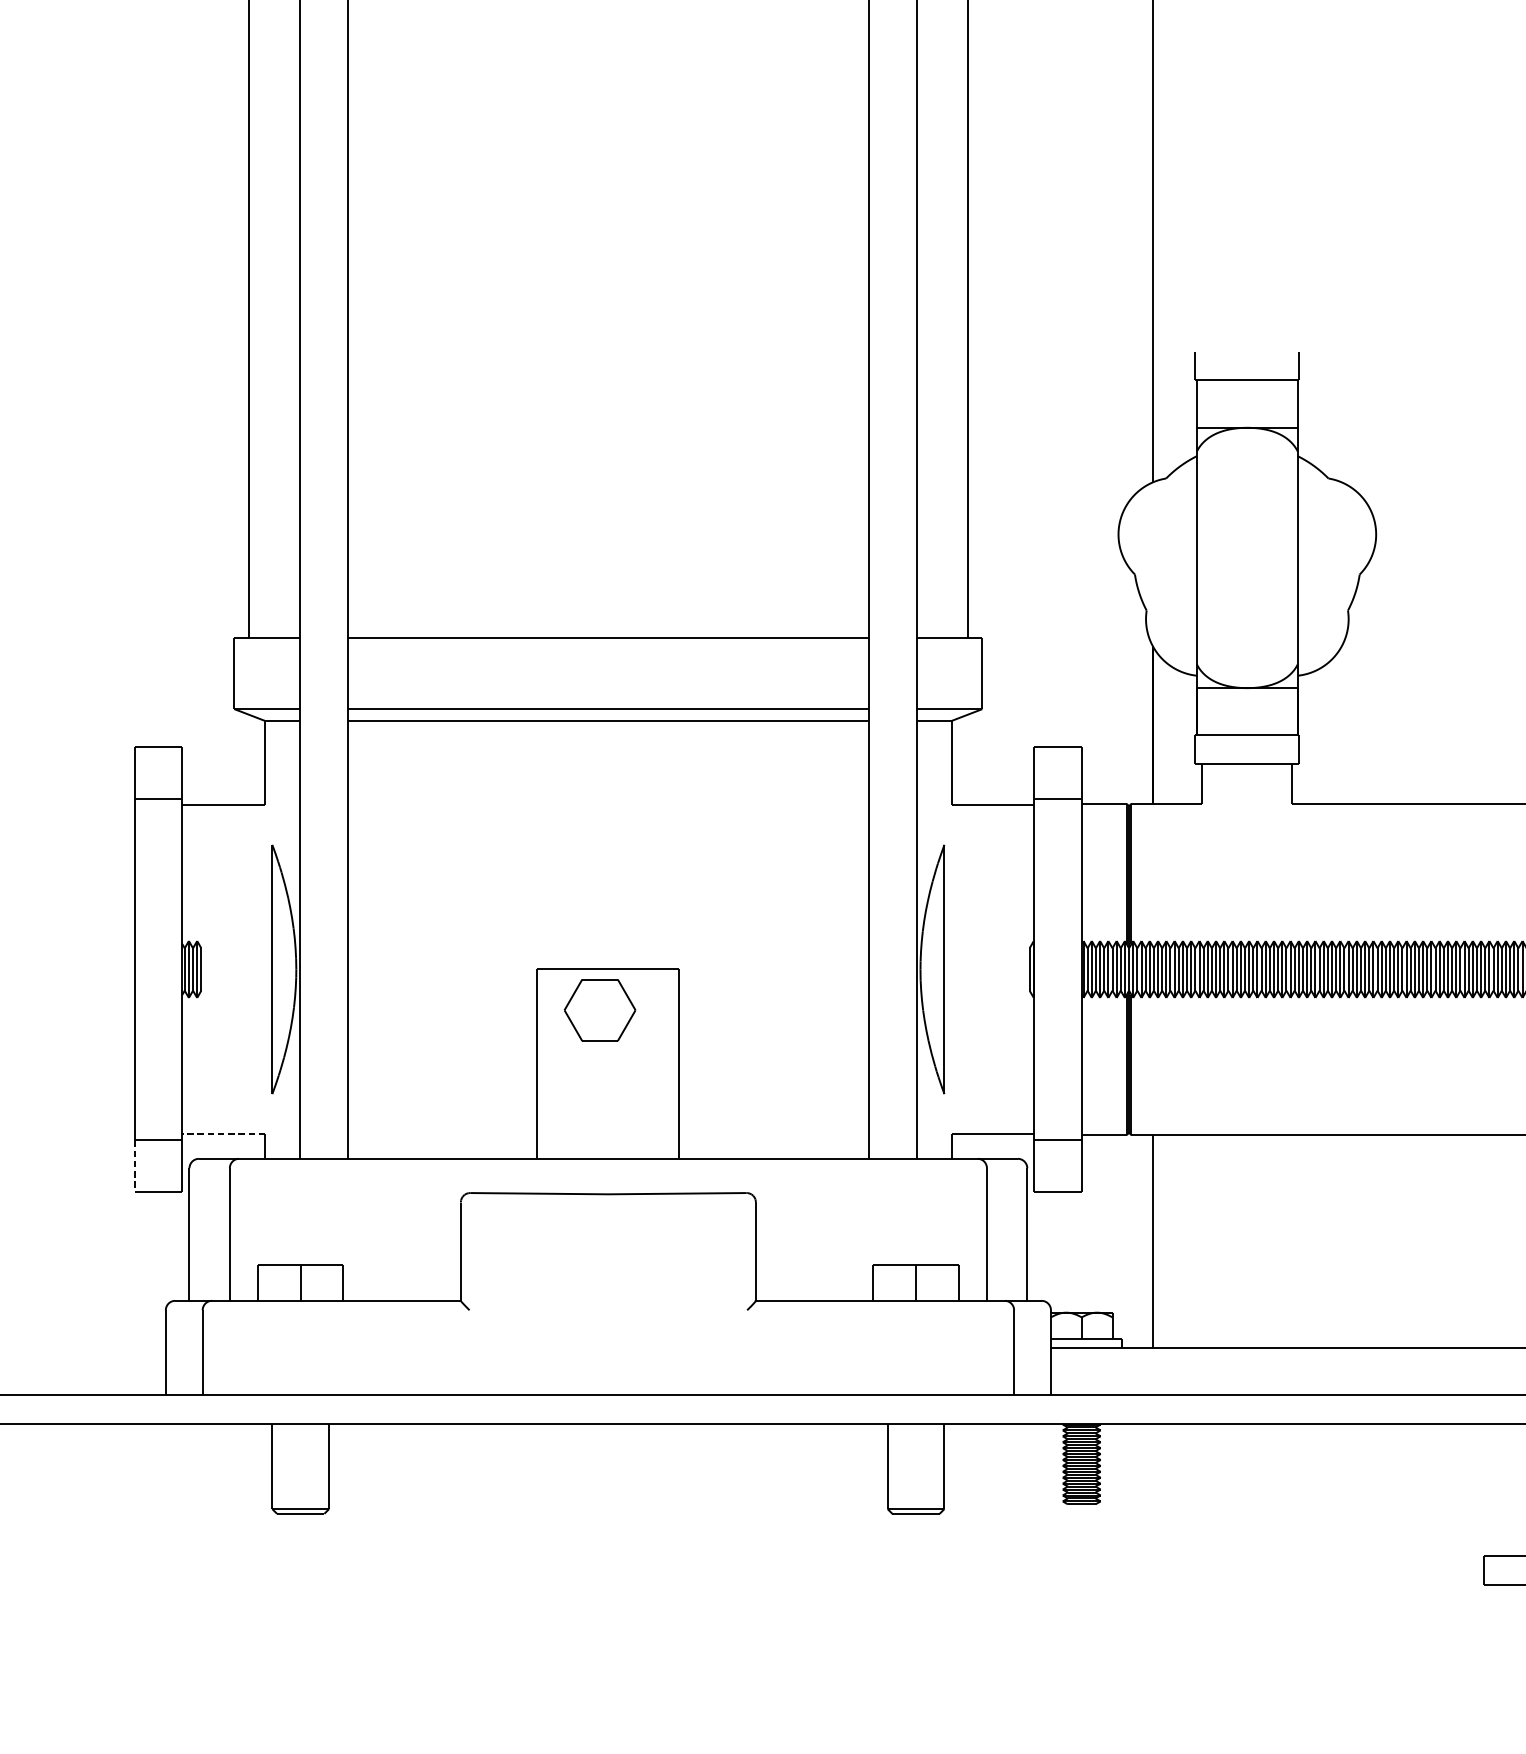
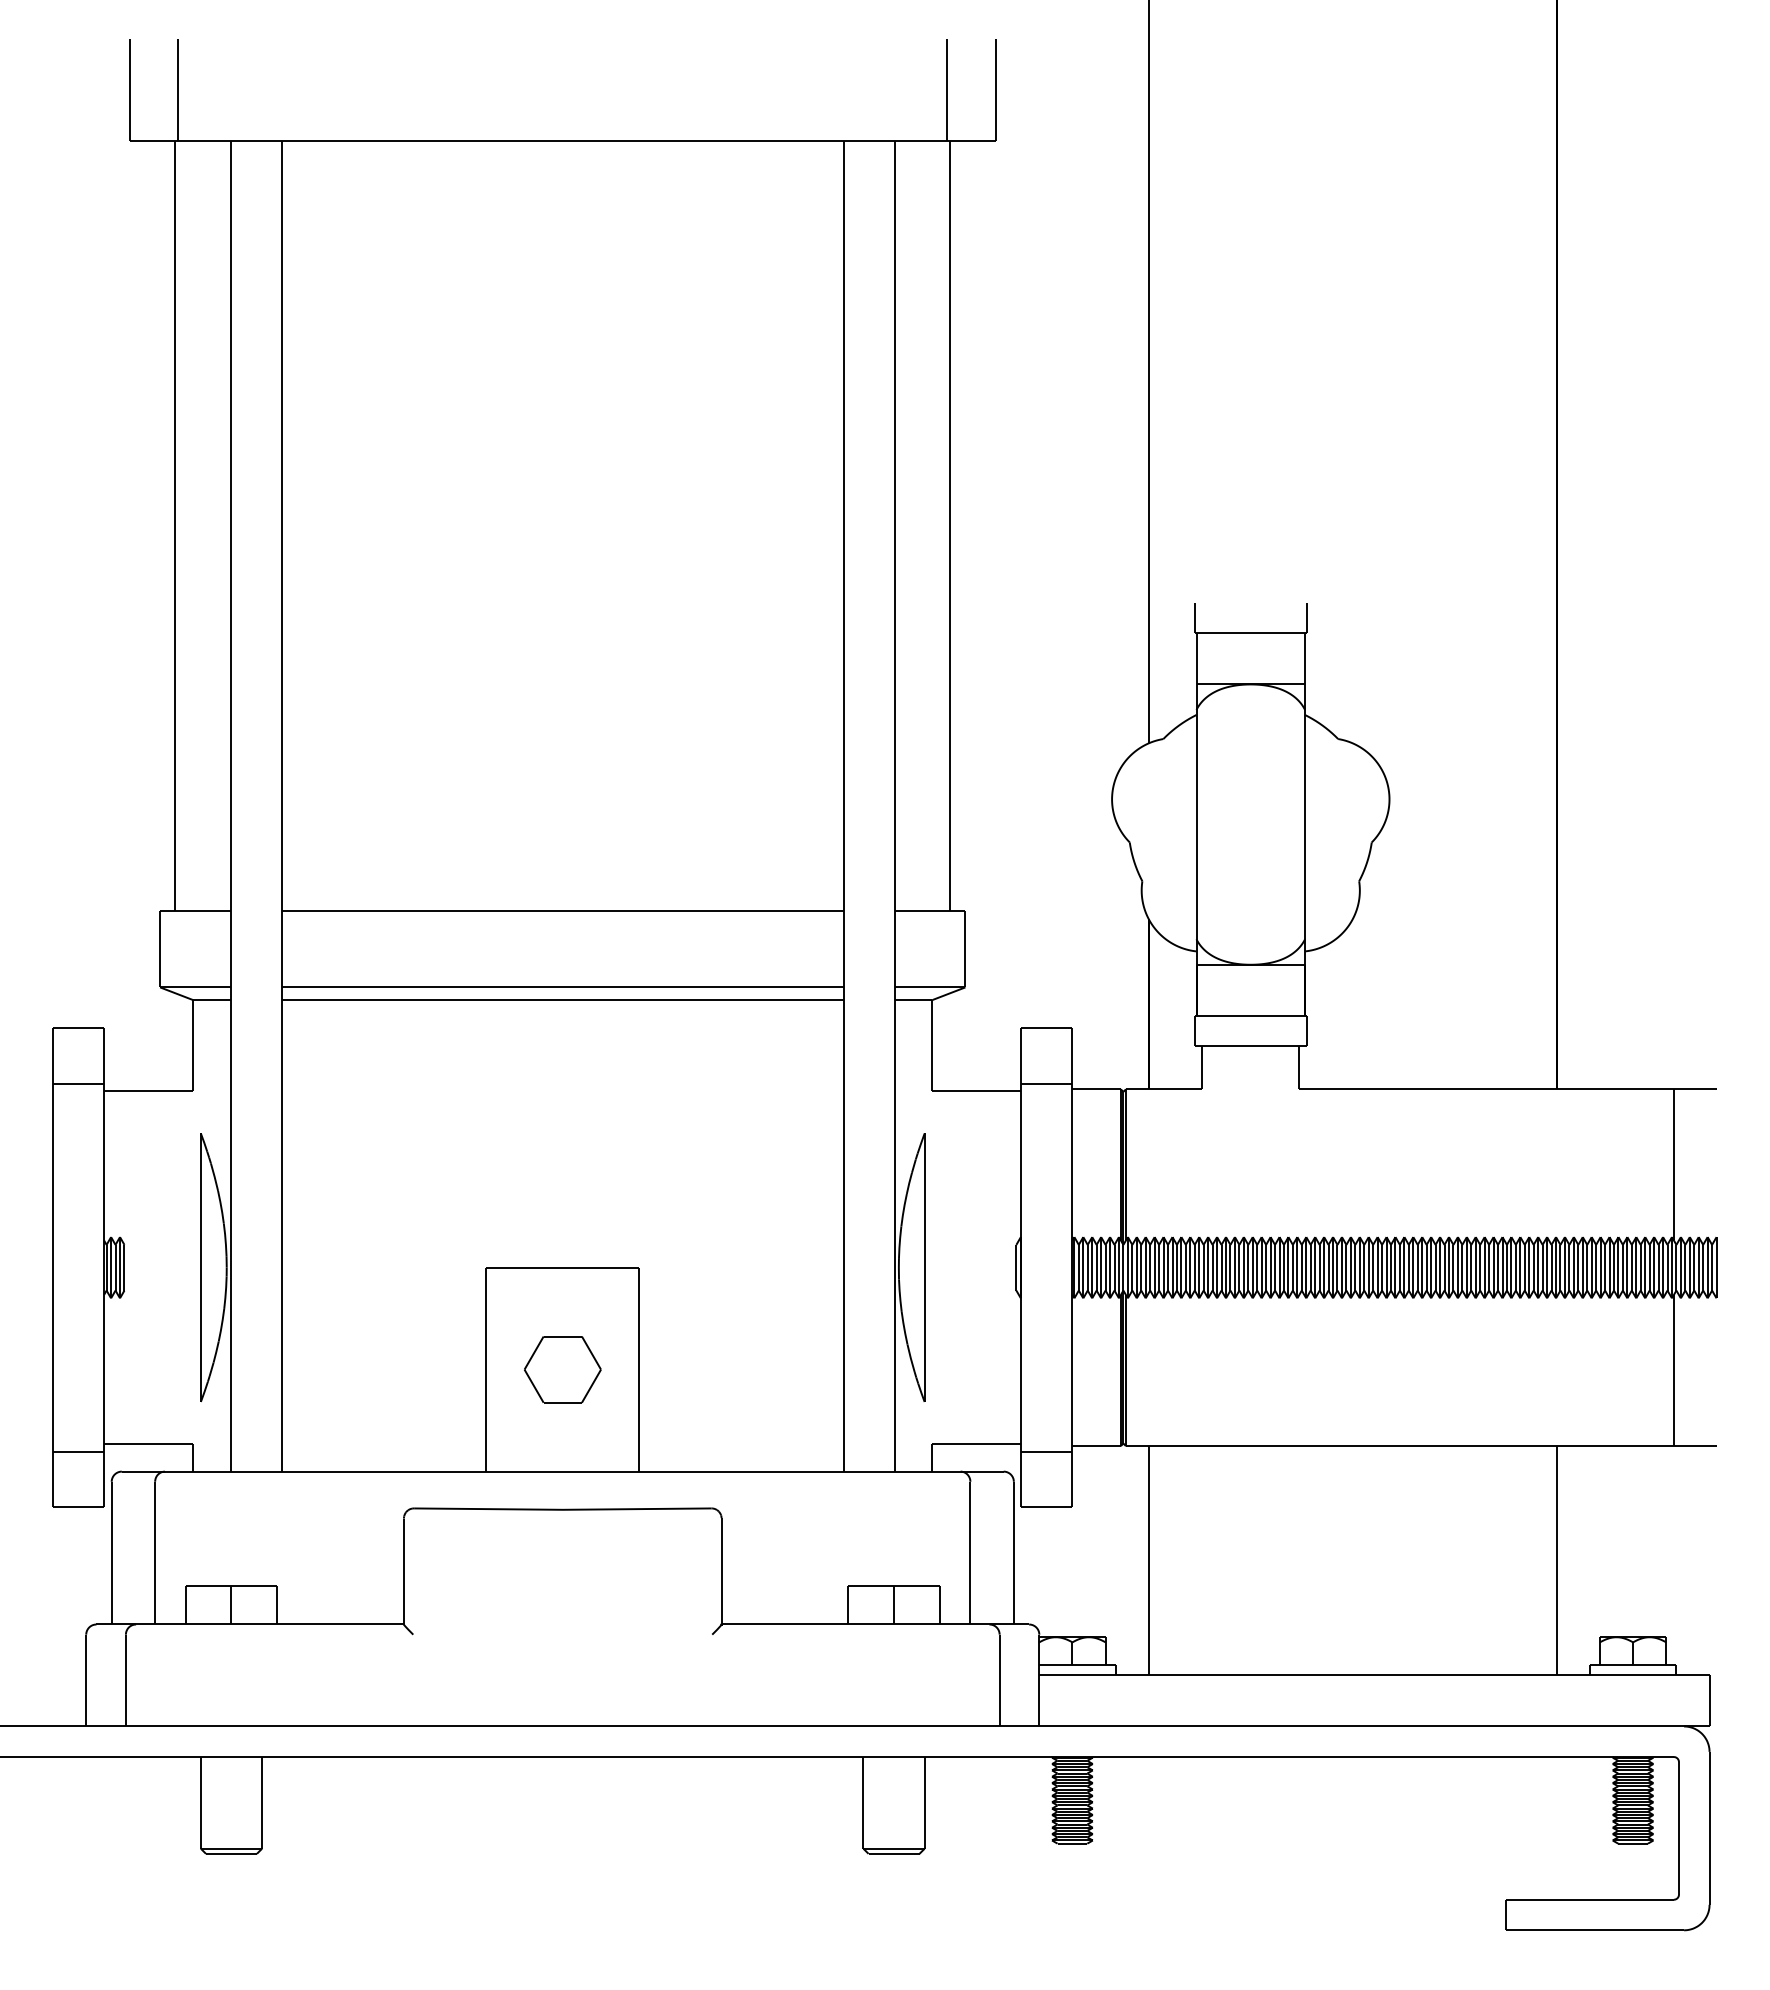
part: (599, 1010) -> (562, 1369), moved
line: (223, 1133) -> (148, 1444), dashed -> solid
line: (135, 1166) -> (53, 1479), dashed -> solid

